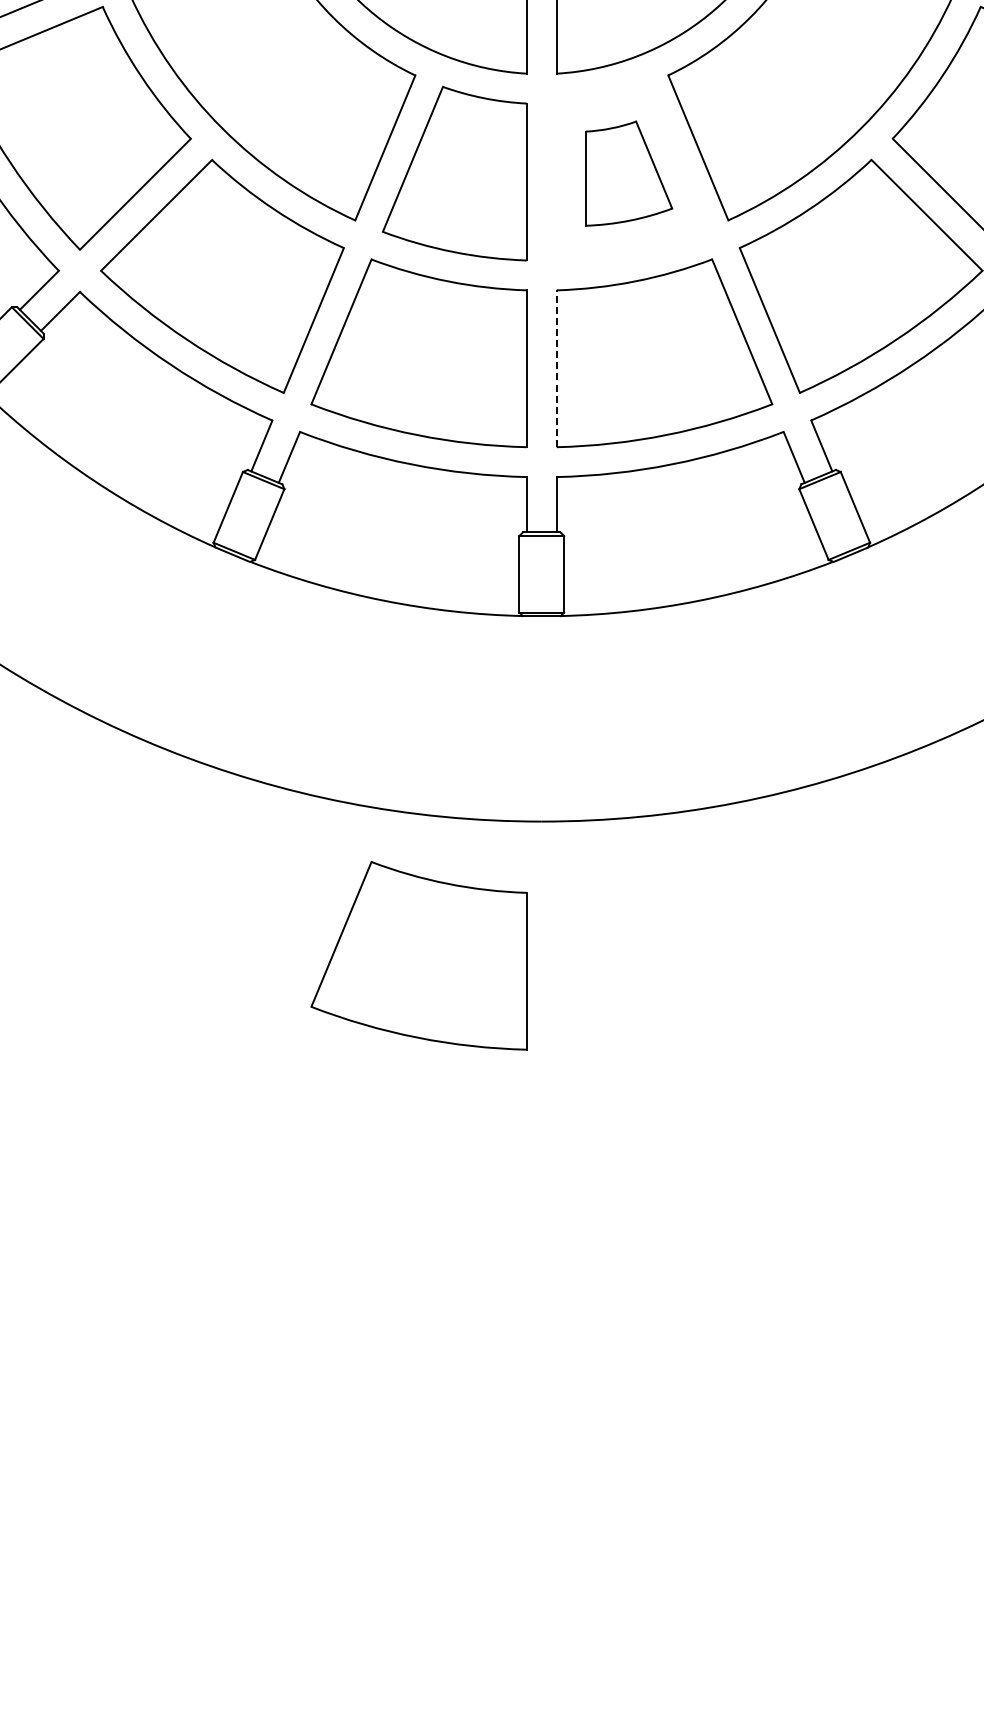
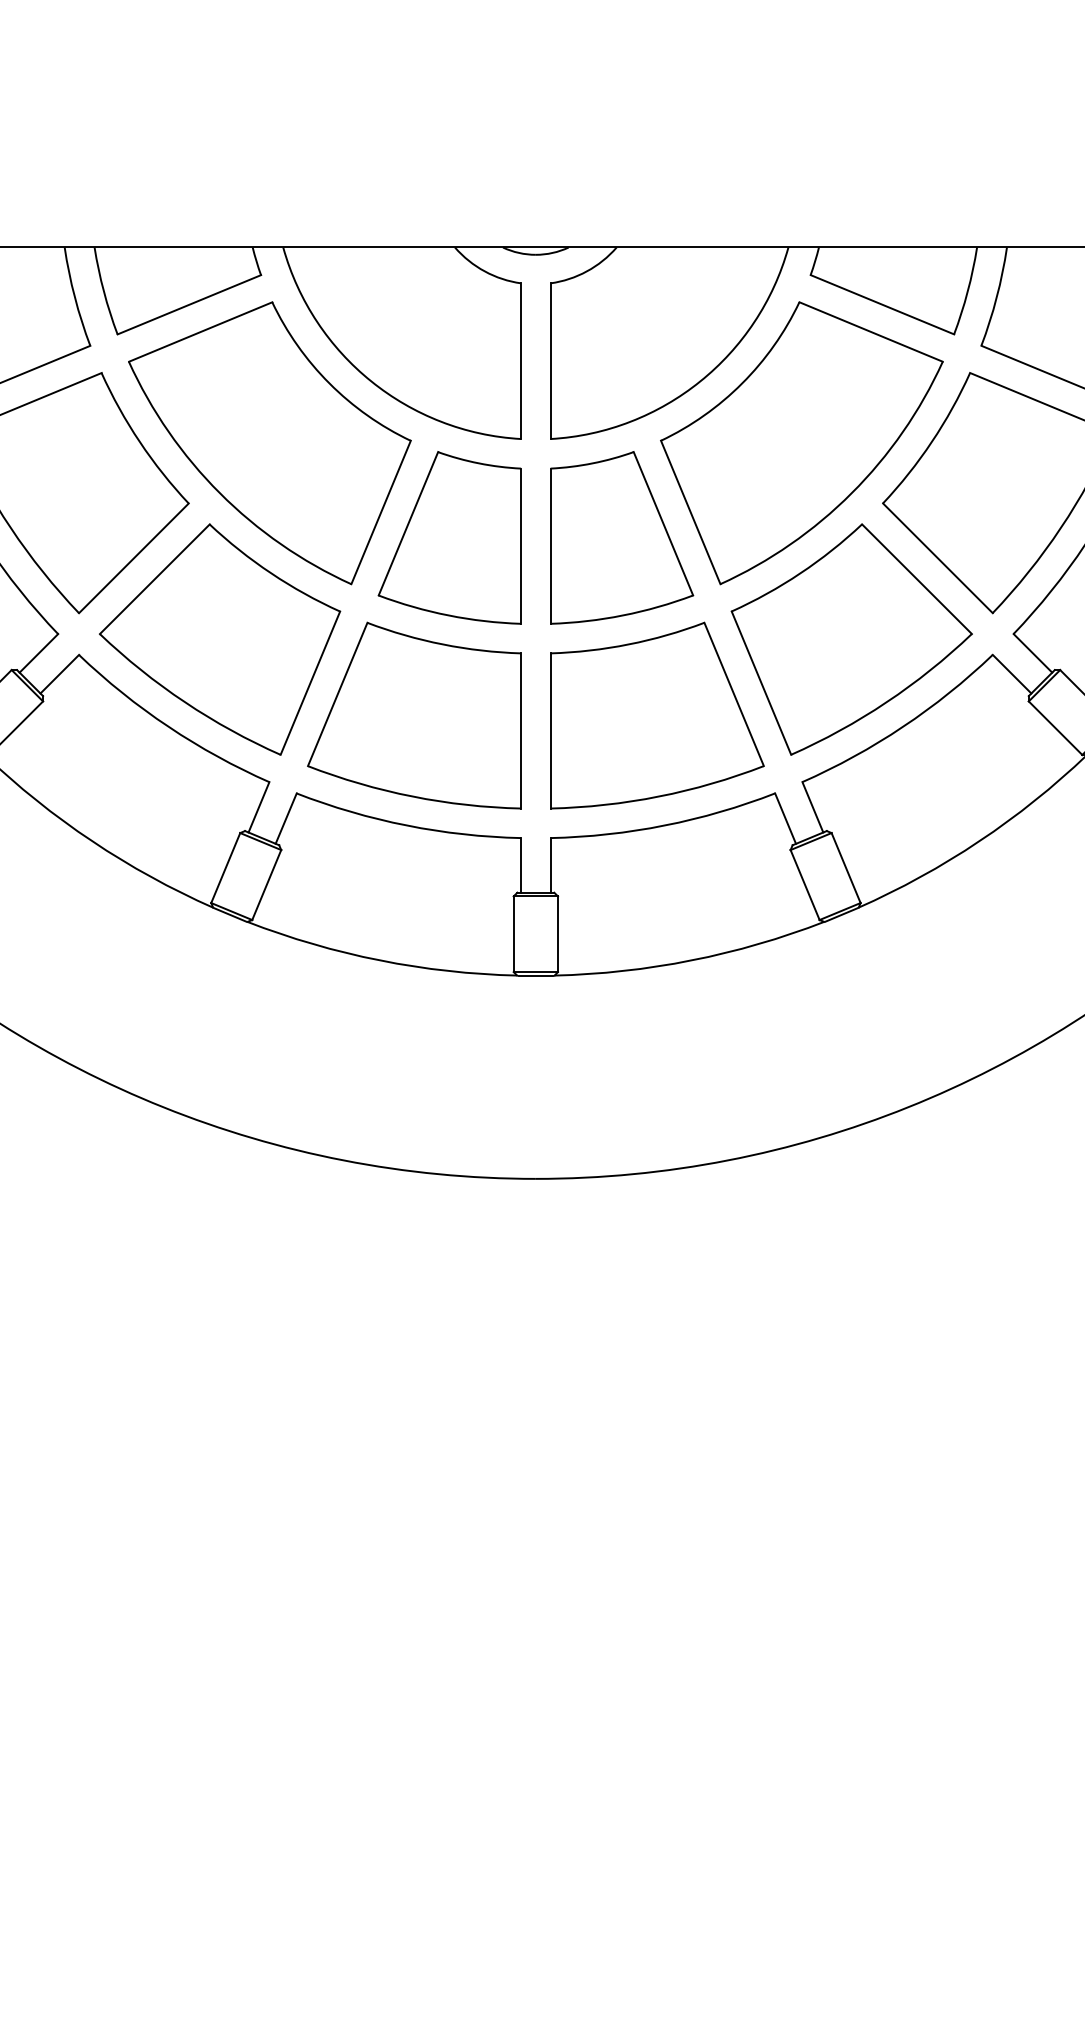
part: (629, 173) -> (622, 537), size x1.67
line: (556, 368) -> (550, 730), dashed -> solid
part: (419, 955) -> (414, 1311), removed

